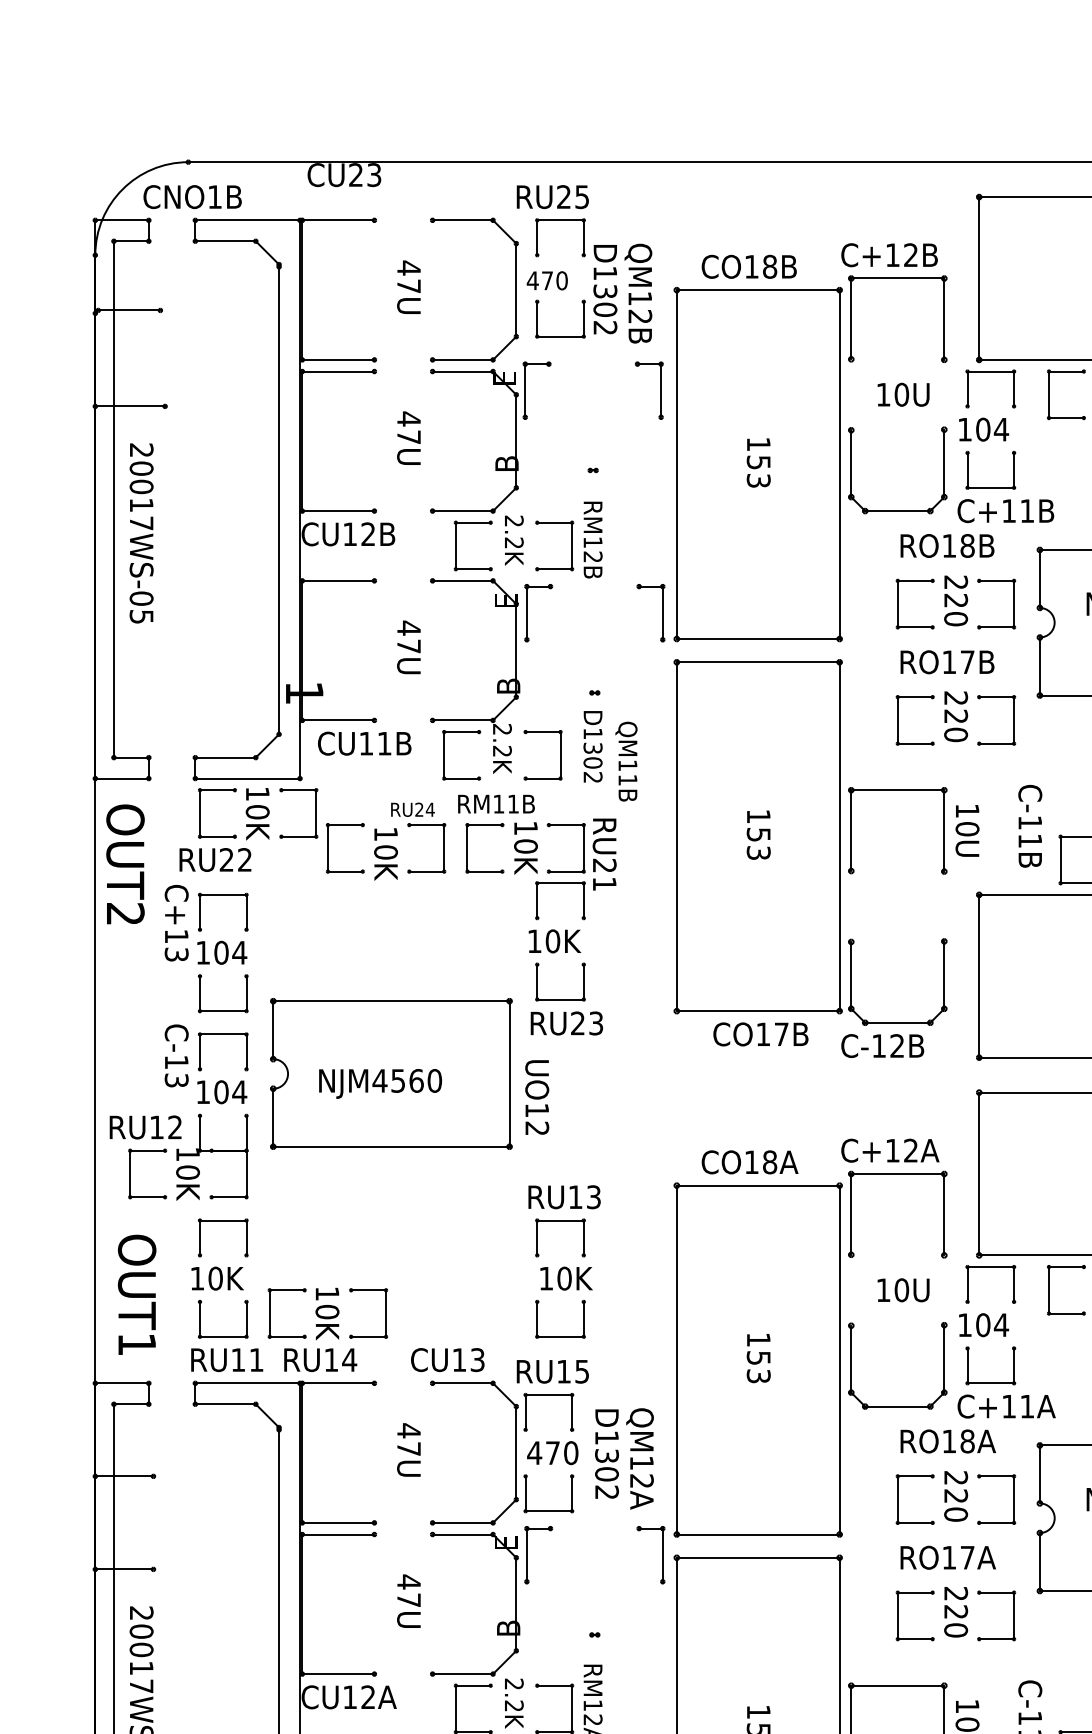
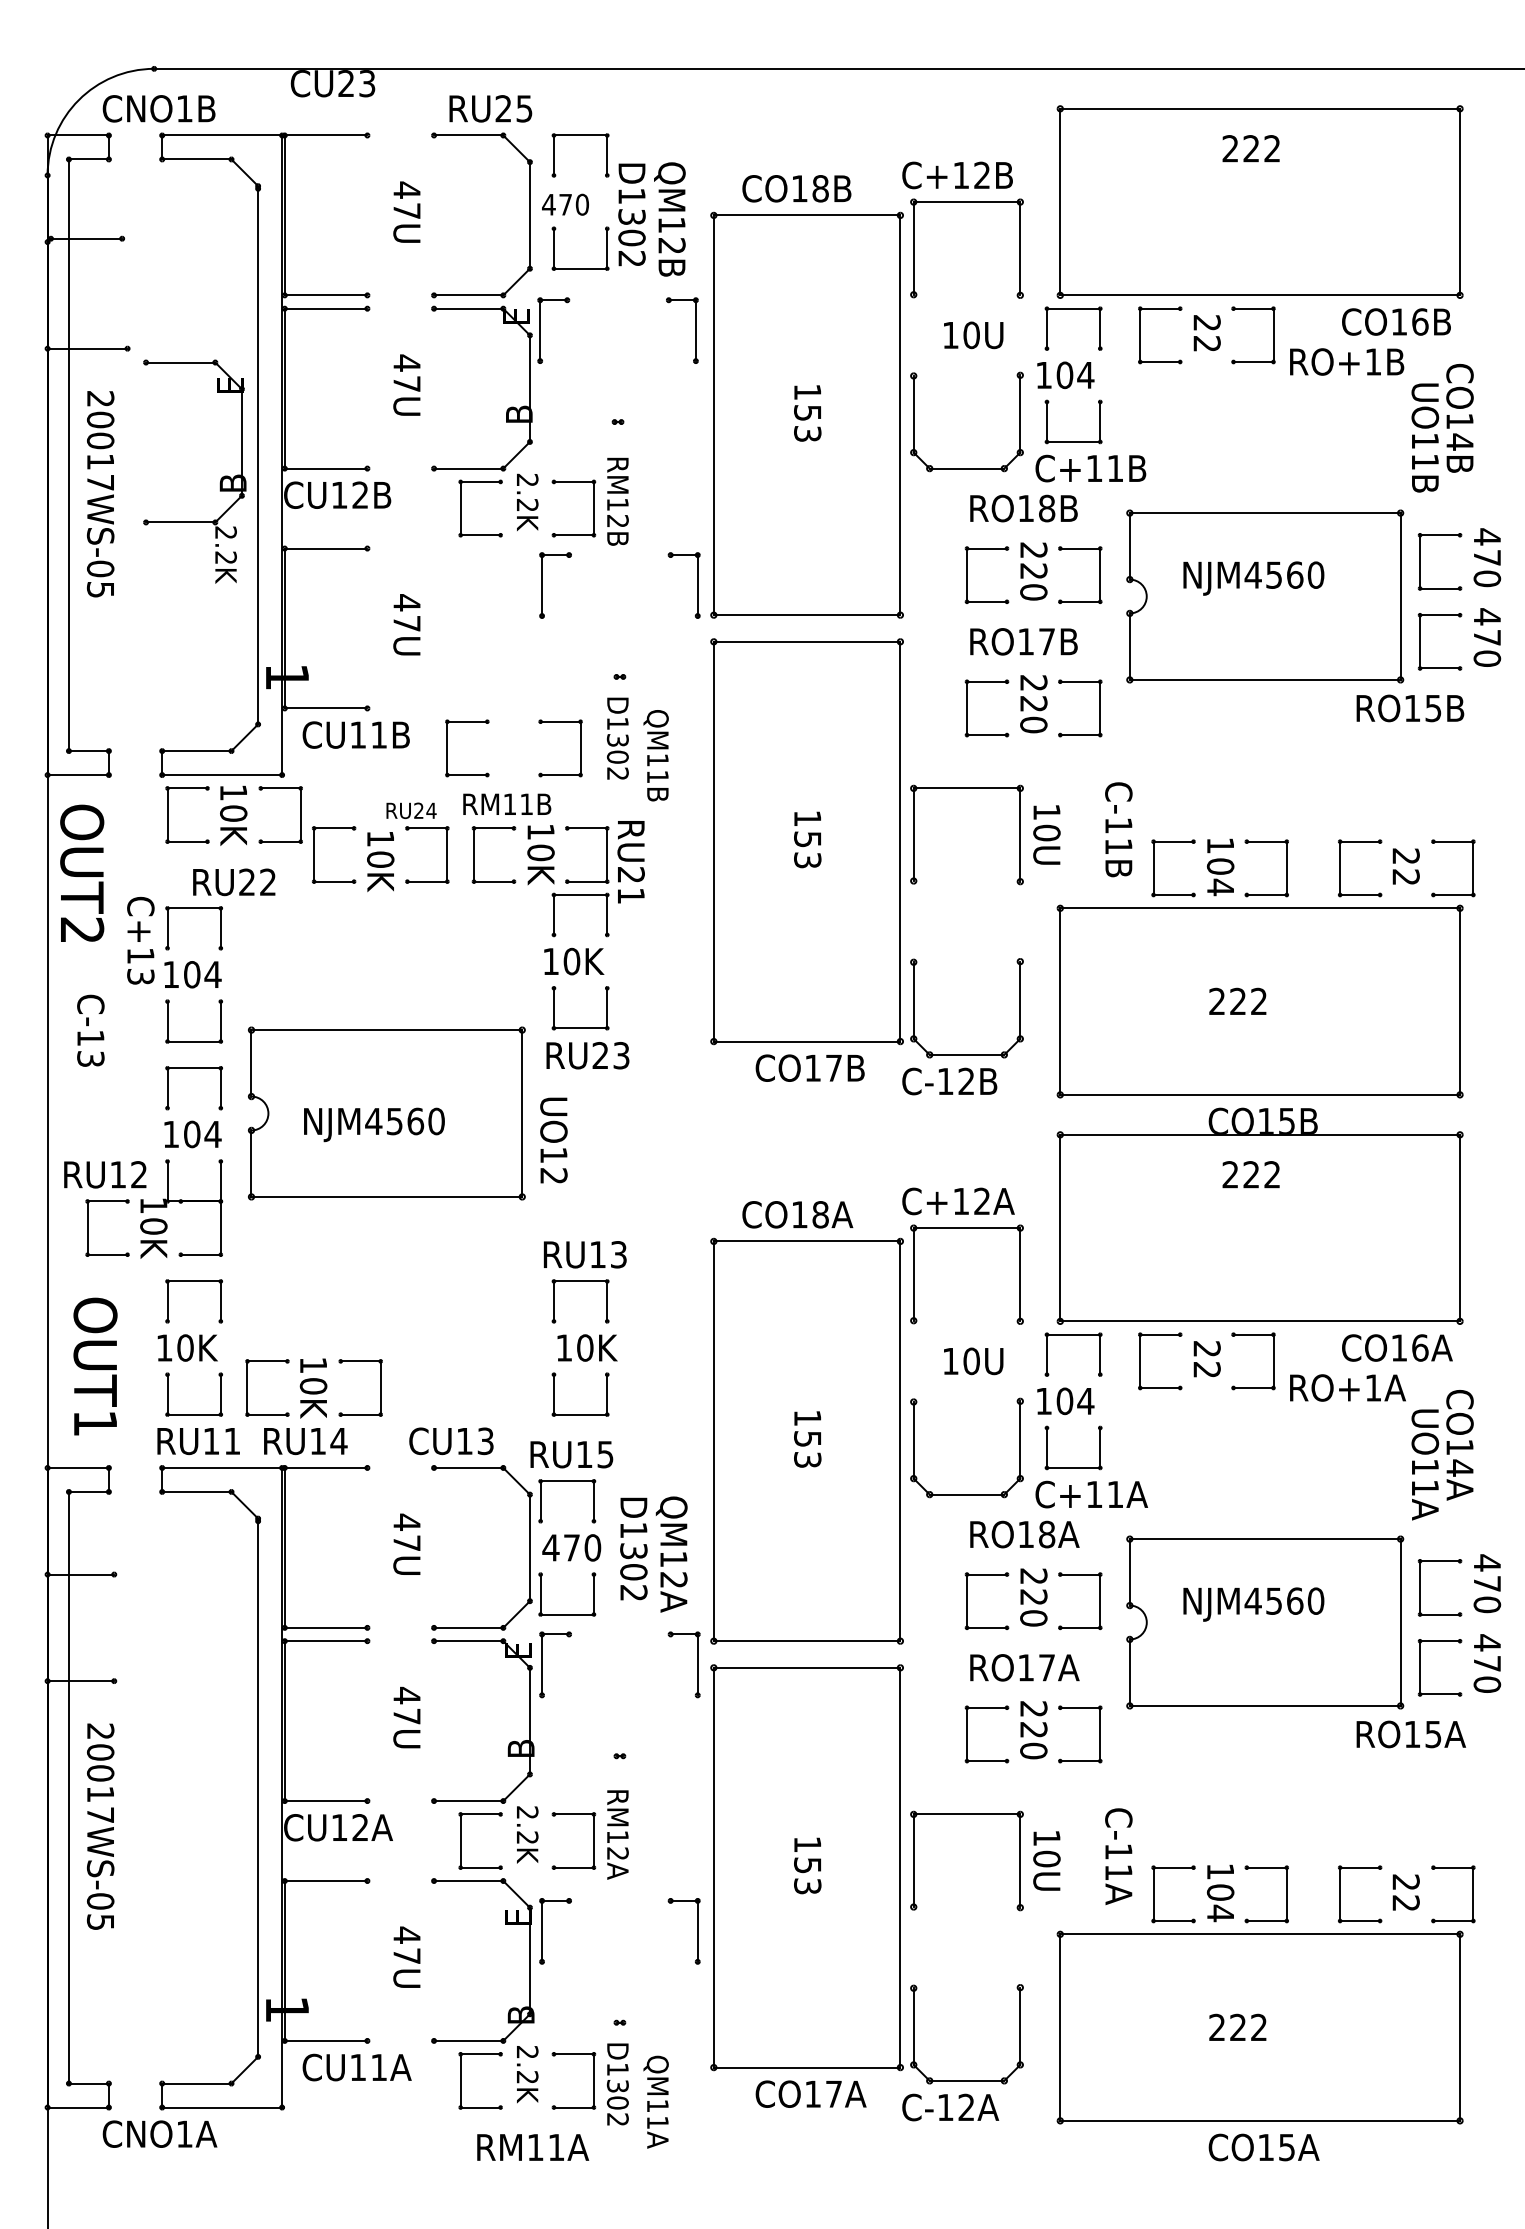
text: (552, 196) -> (490, 108), moved
part: (497, 682) -> (220, 479), moved
text: (215, 860) -> (234, 882), moved
text: (176, 1055) -> (90, 1030), moved

